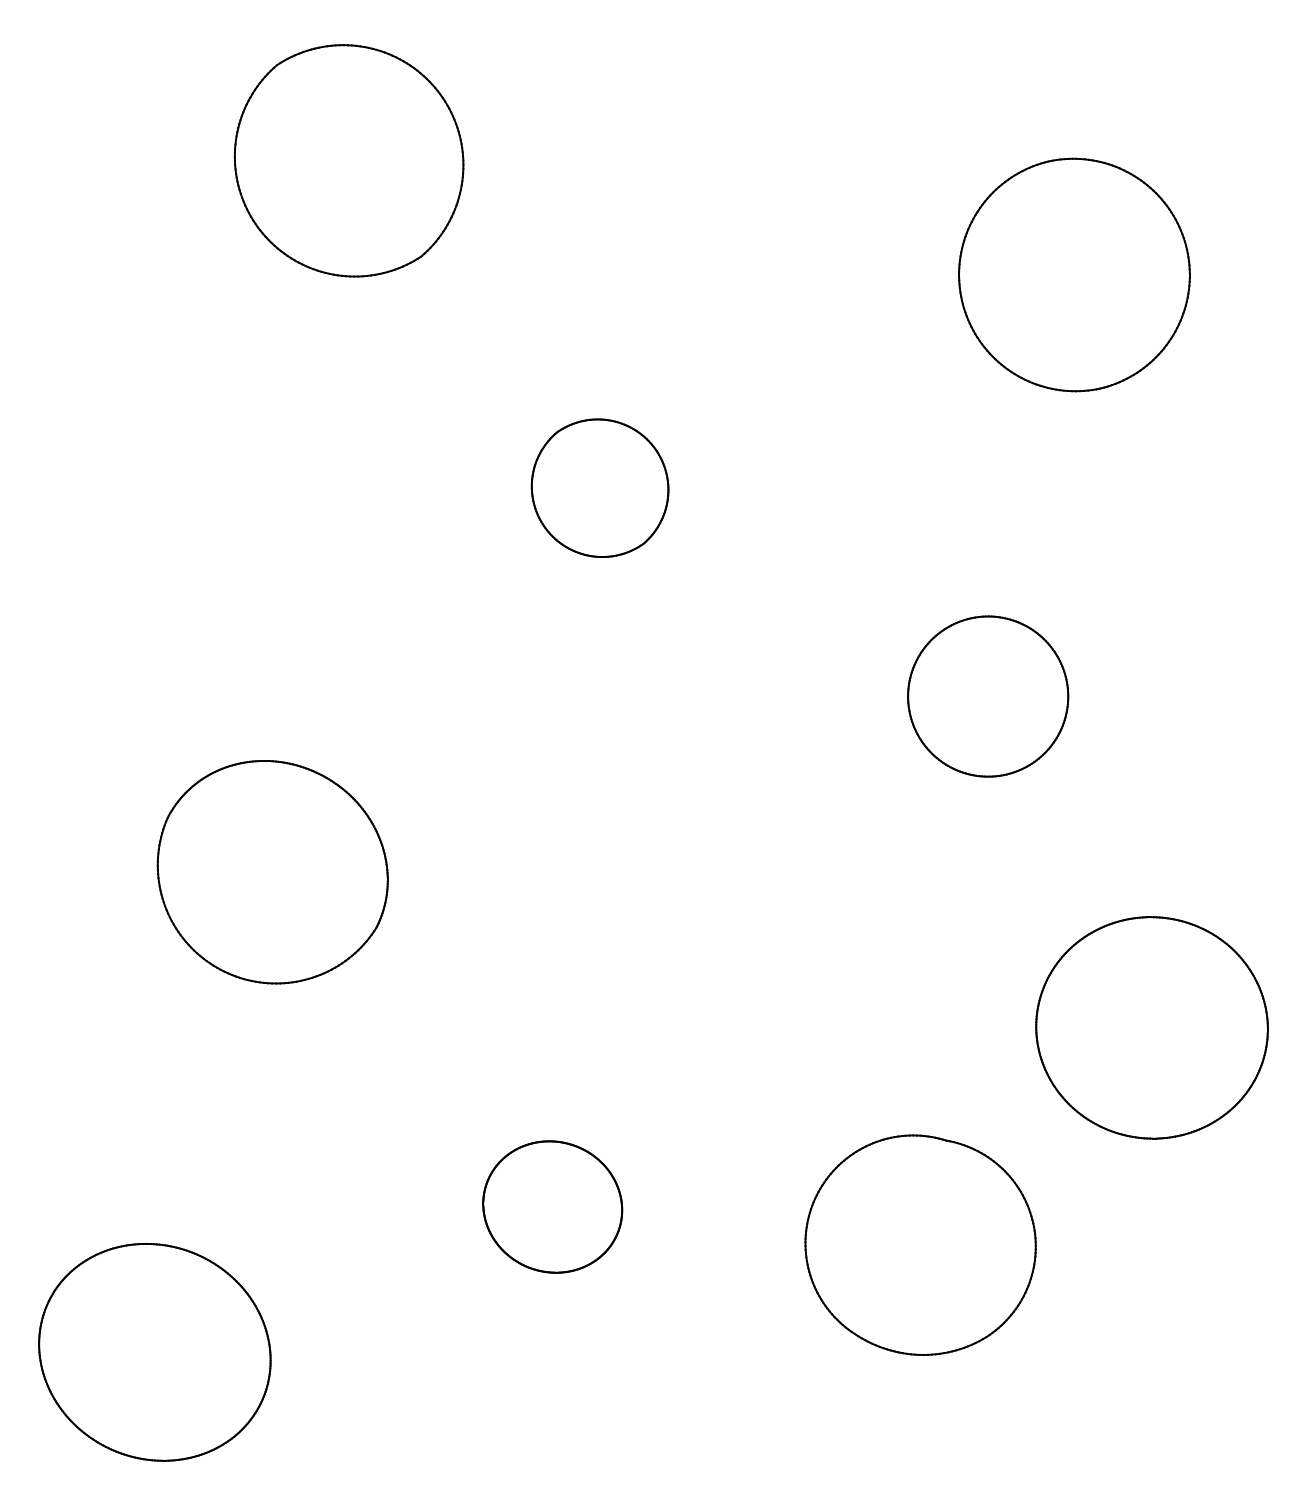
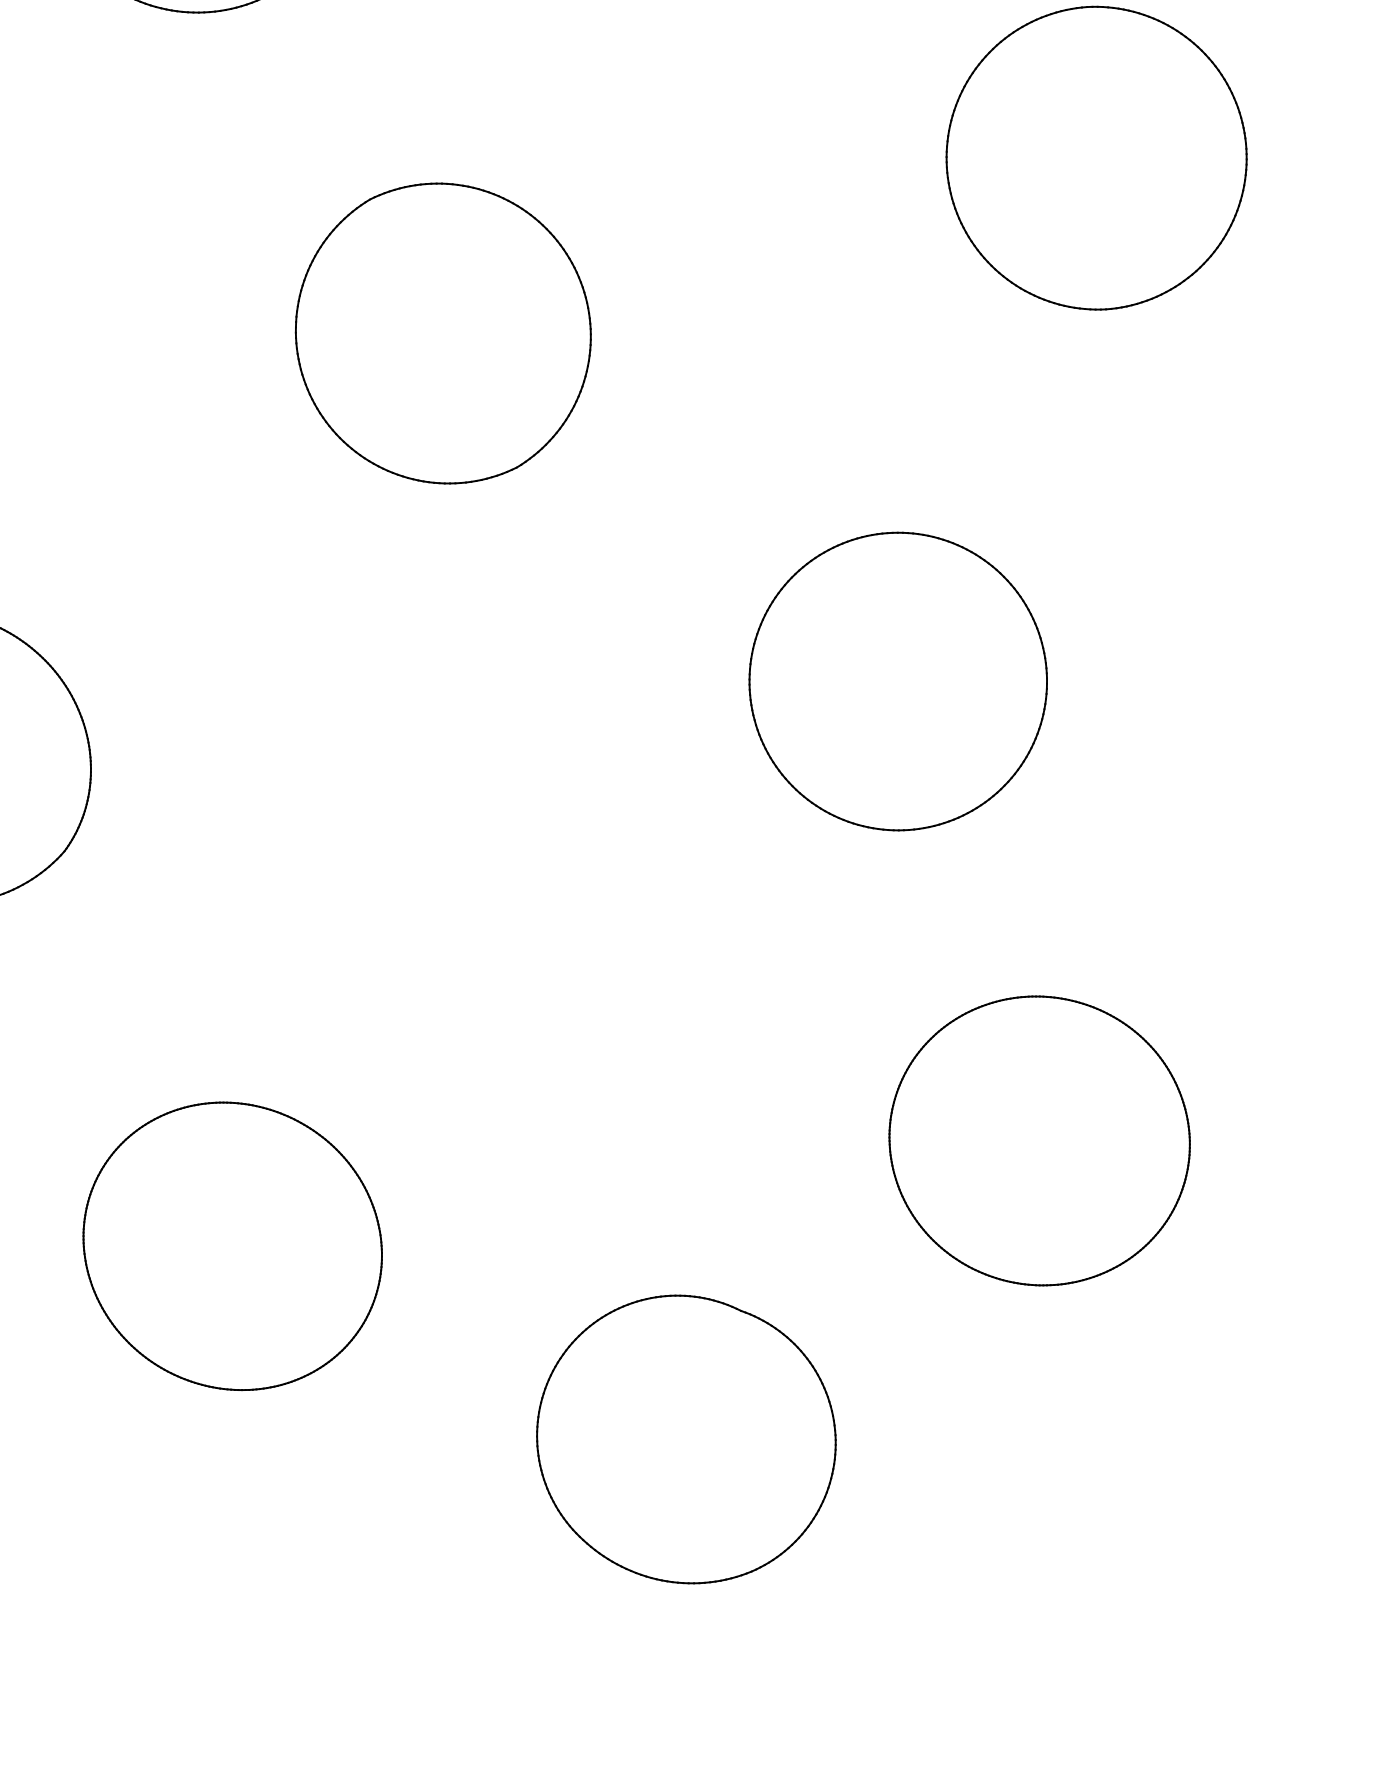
part: (599, 487) -> (442, 332), size x1.67
part: (987, 696) -> (897, 681), size x1.43
part: (552, 1206) -> (232, 1245), size x1.67
part: (920, 1244) -> (686, 1438), moved

